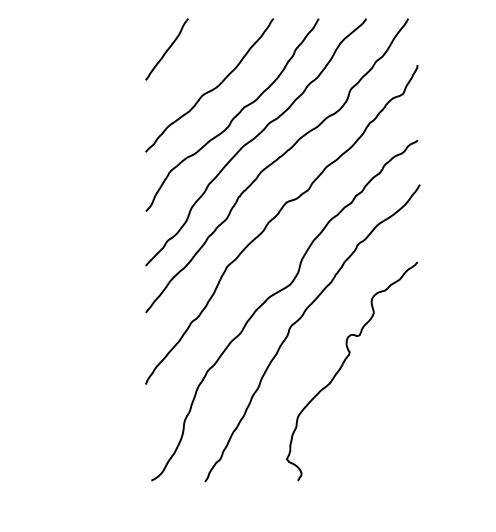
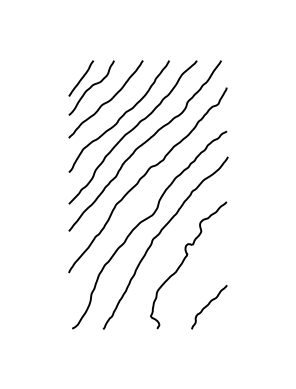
curve: (184, 64) -> (91, 87), added
curve: (386, 440) -> (208, 305), added

